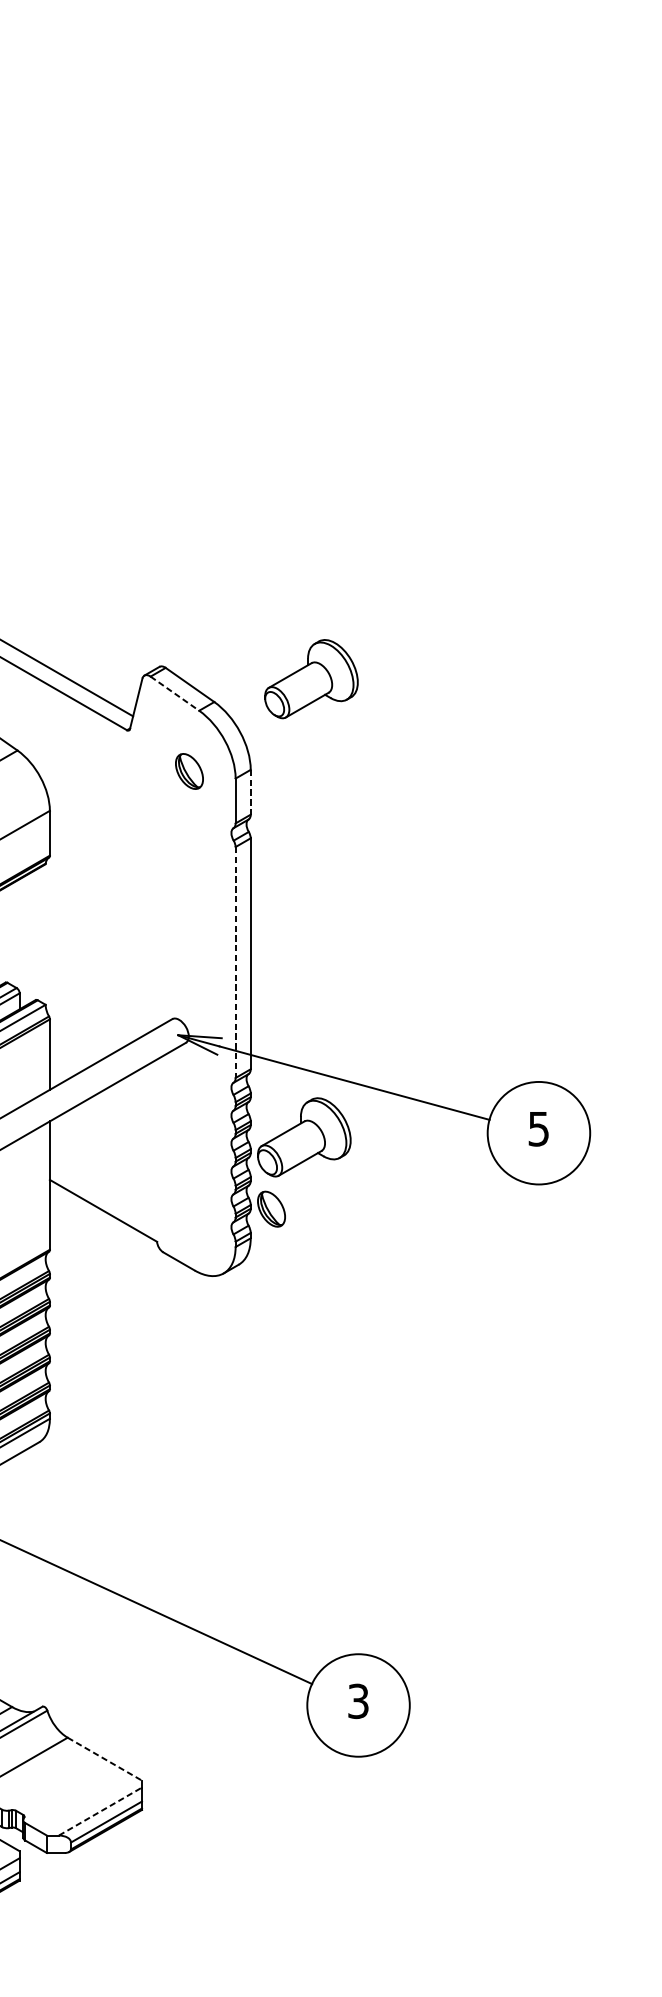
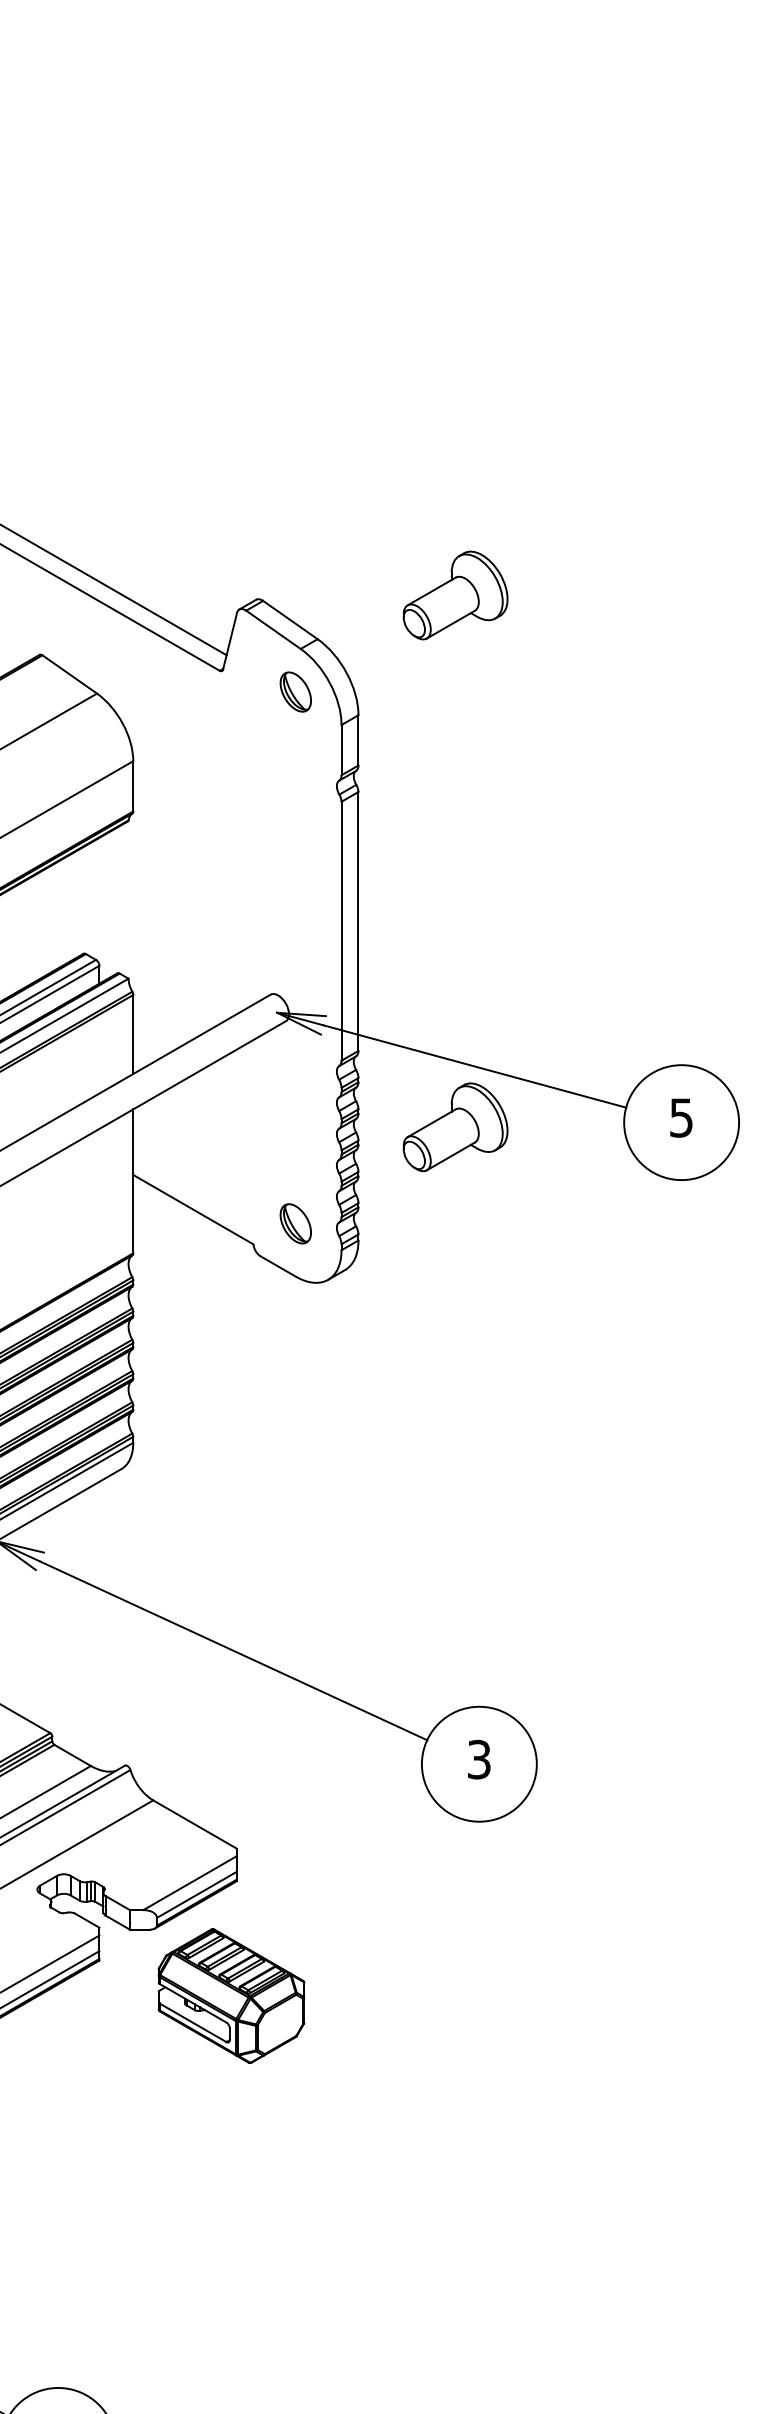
part: (311, 679) -> (455, 595), moved
line: (174, 694) -> (273, 630), dashed -> solid
part: (189, 770) -> (295, 691), moved
line: (250, 792) -> (358, 740), dashed -> solid
line: (235, 962) -> (341, 931), dashed -> solid
part: (304, 1137) -> (455, 1127), moved
part: (271, 1208) -> (295, 1223), moved
line: (105, 1759) -> (195, 1824), dashed -> solid
line: (100, 1811) -> (190, 1883), dashed -> solid
part: (137, 1911) -> (231, 1995), added

